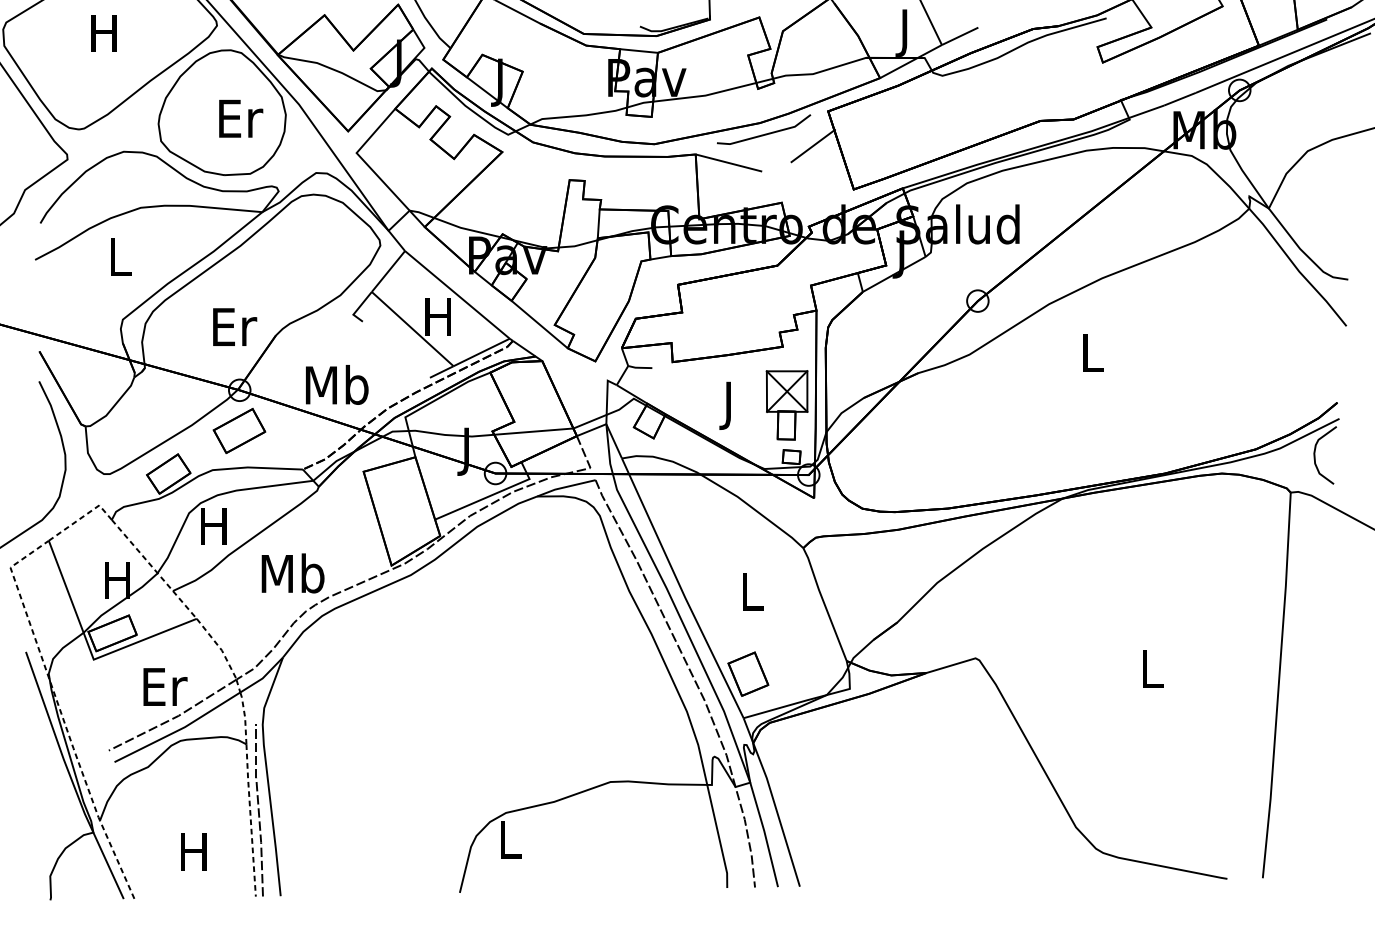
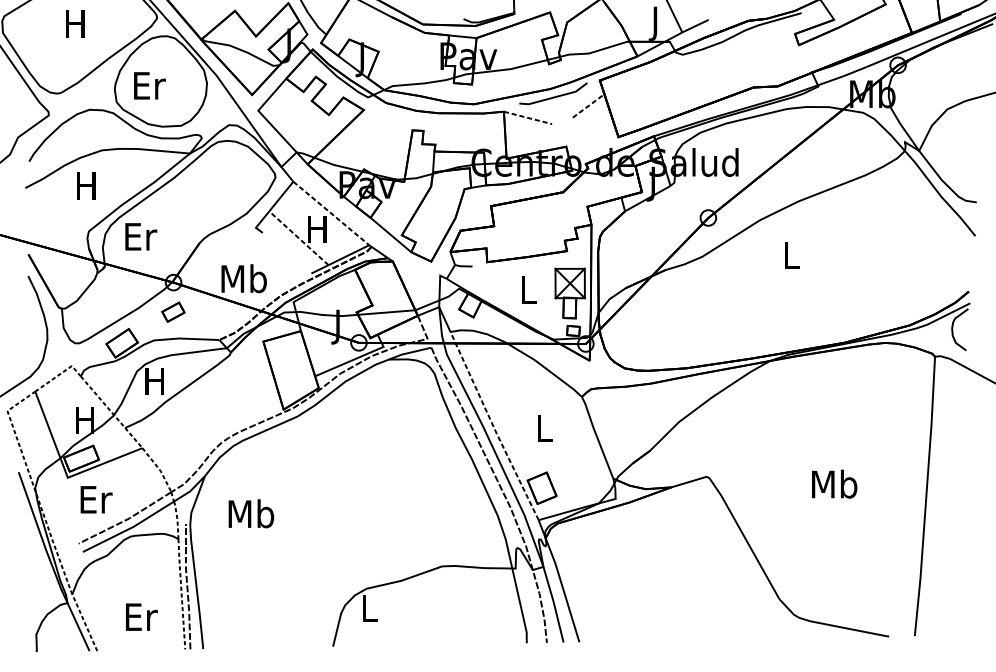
text: (241, 118) -> (150, 85), moved
line: (812, 146) -> (588, 105), solid -> dashed
line: (729, 163) -> (528, 118), solid -> dashed
text: (118, 256) -> (85, 185), L -> H
line: (457, 295) -> (331, 213), solid -> dashed
text: (235, 326) -> (141, 236), moved
line: (412, 328) -> (298, 237), solid -> dashed
text: (729, 405) -> (528, 293), J -> L
part: (239, 431) -> (173, 312), size x0.6
text: (292, 573) -> (250, 513), moved
line: (681, 588) -> (493, 426), solid -> dashed
text: (1151, 668) -> (834, 484), L -> Mb
text: (165, 686) -> (96, 499), moved
text: (195, 851) -> (141, 616), H -> Er

